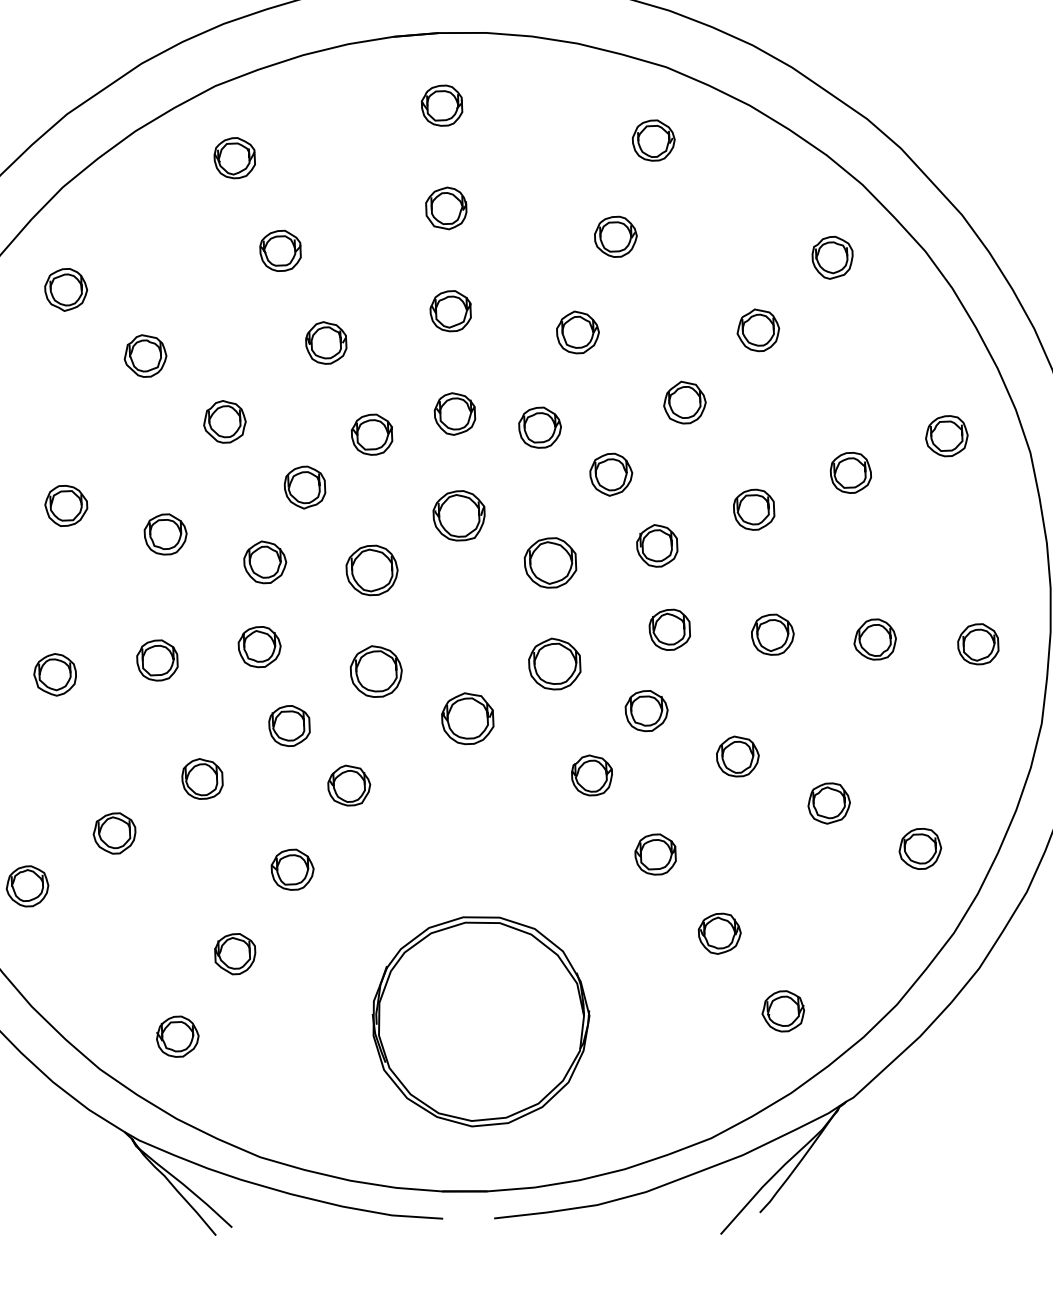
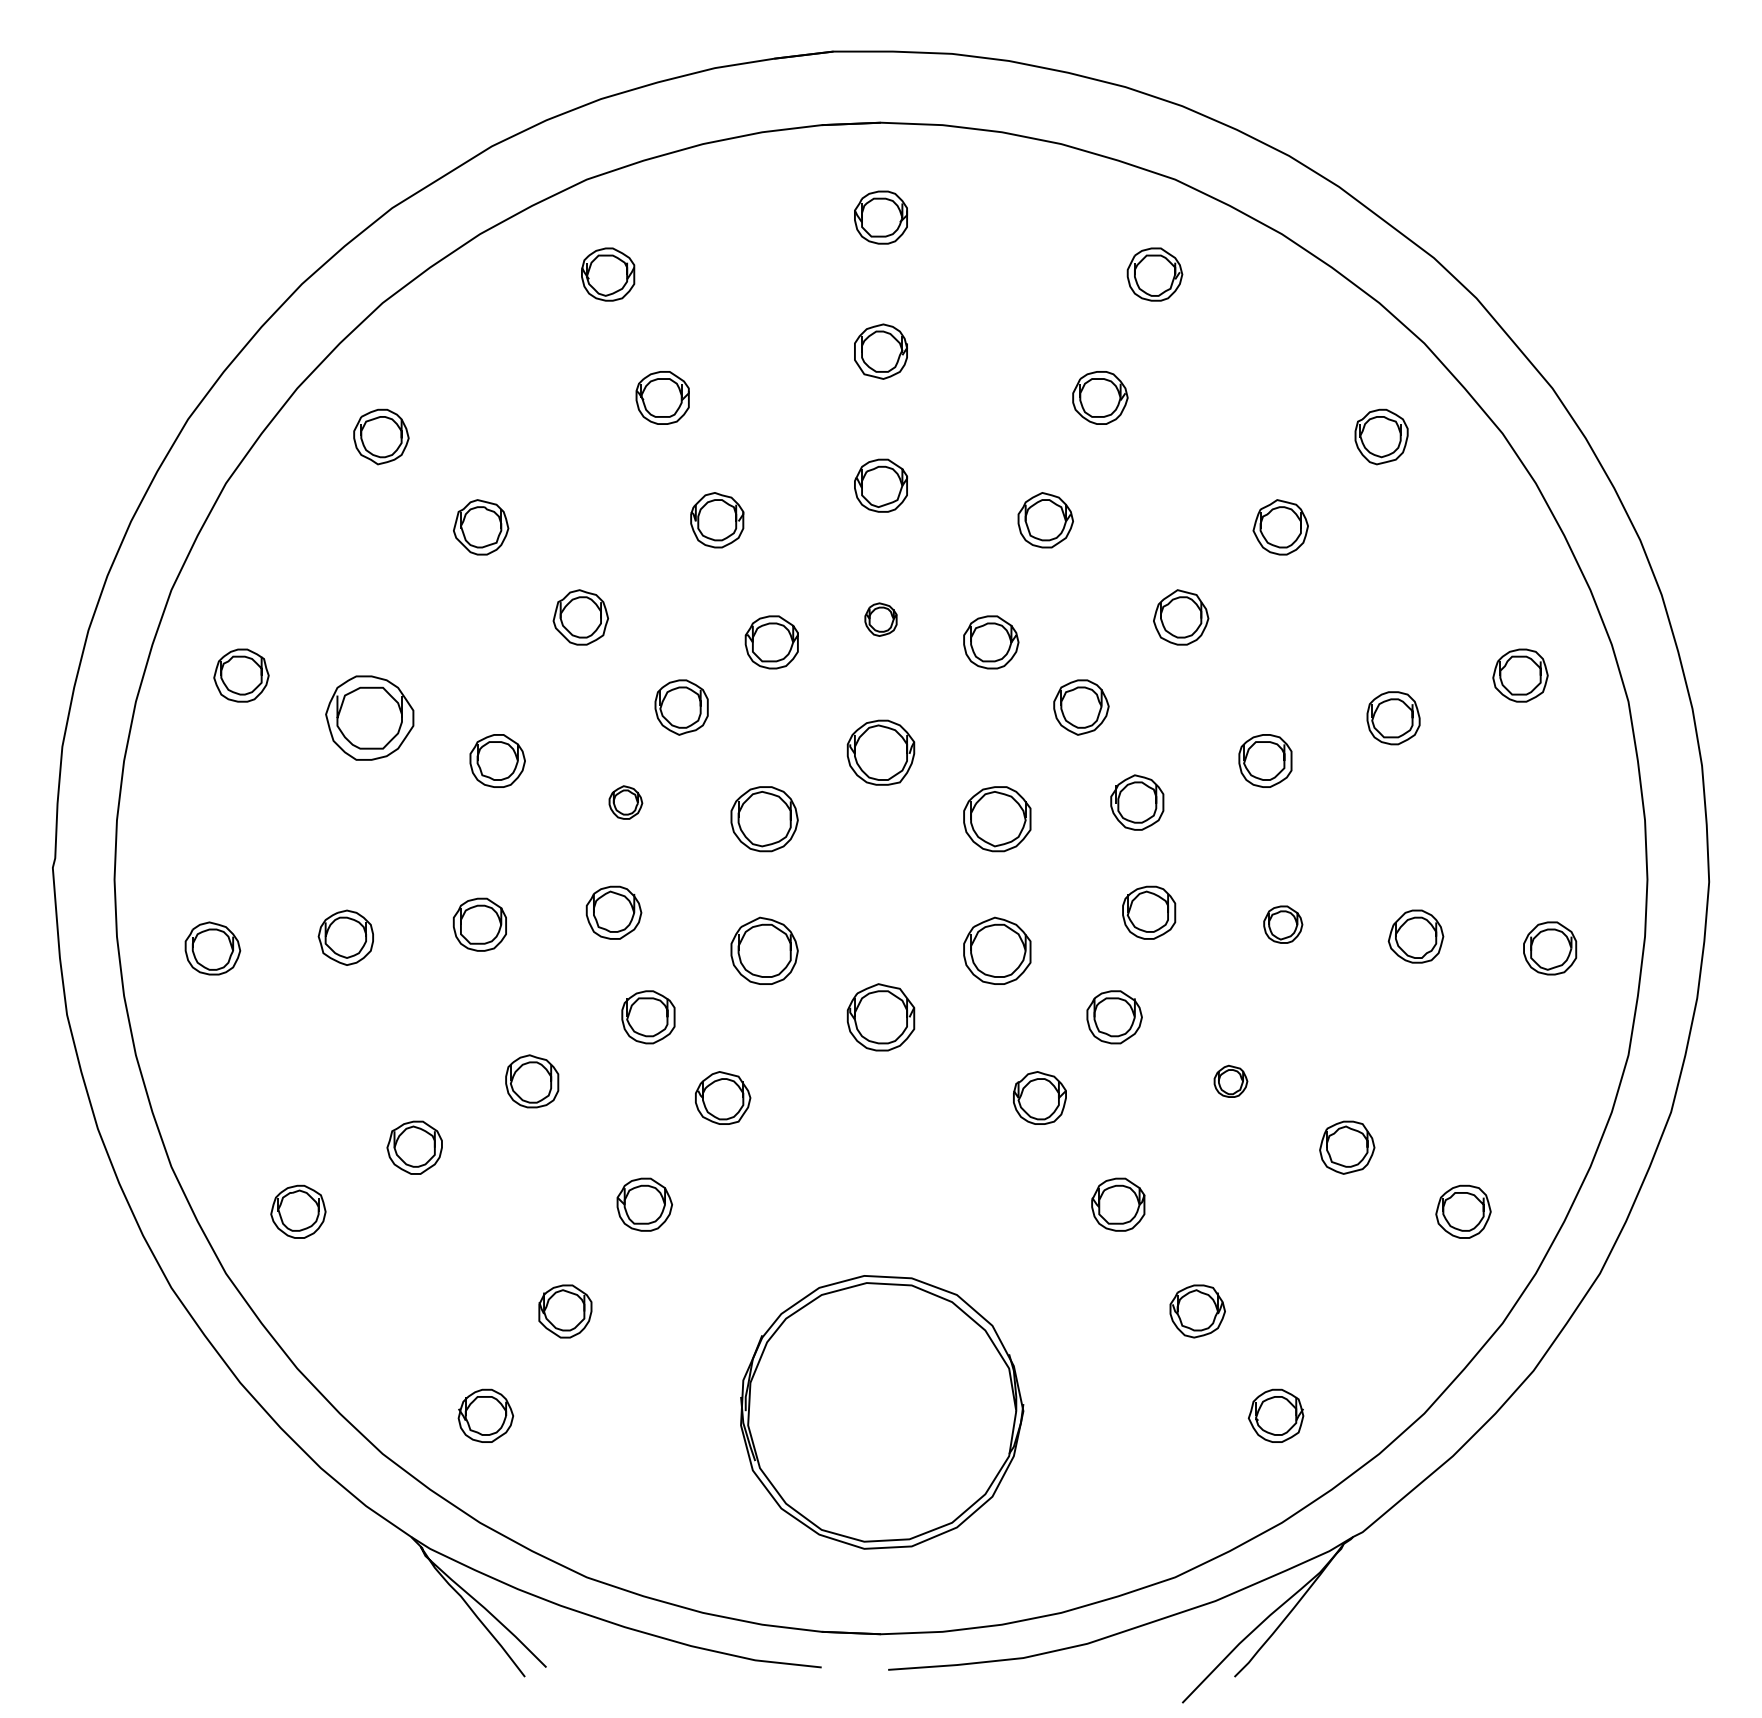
part: (454, 413) -> (880, 619), size x0.6
part: (66, 506) -> (369, 718), size x1.6
part: (265, 562) -> (625, 802), size x0.6
part: (773, 634) -> (1283, 924), size x0.7
part: (737, 756) -> (1230, 1081), size x0.6

